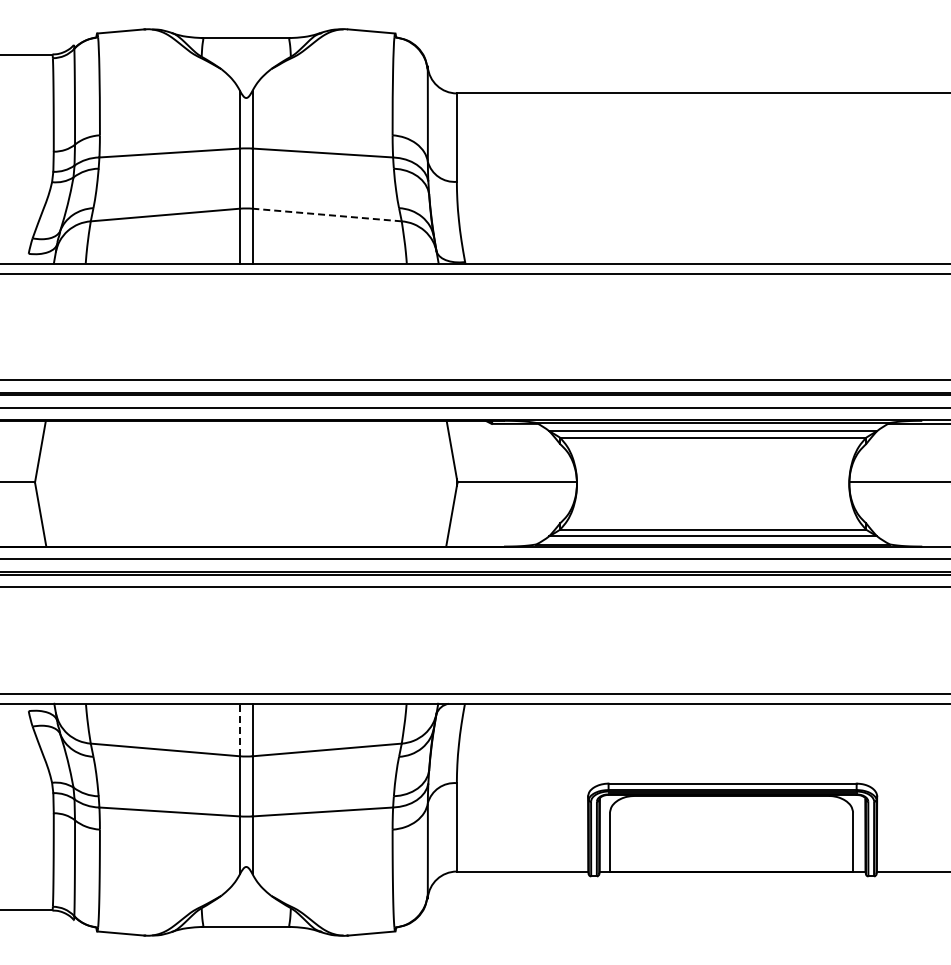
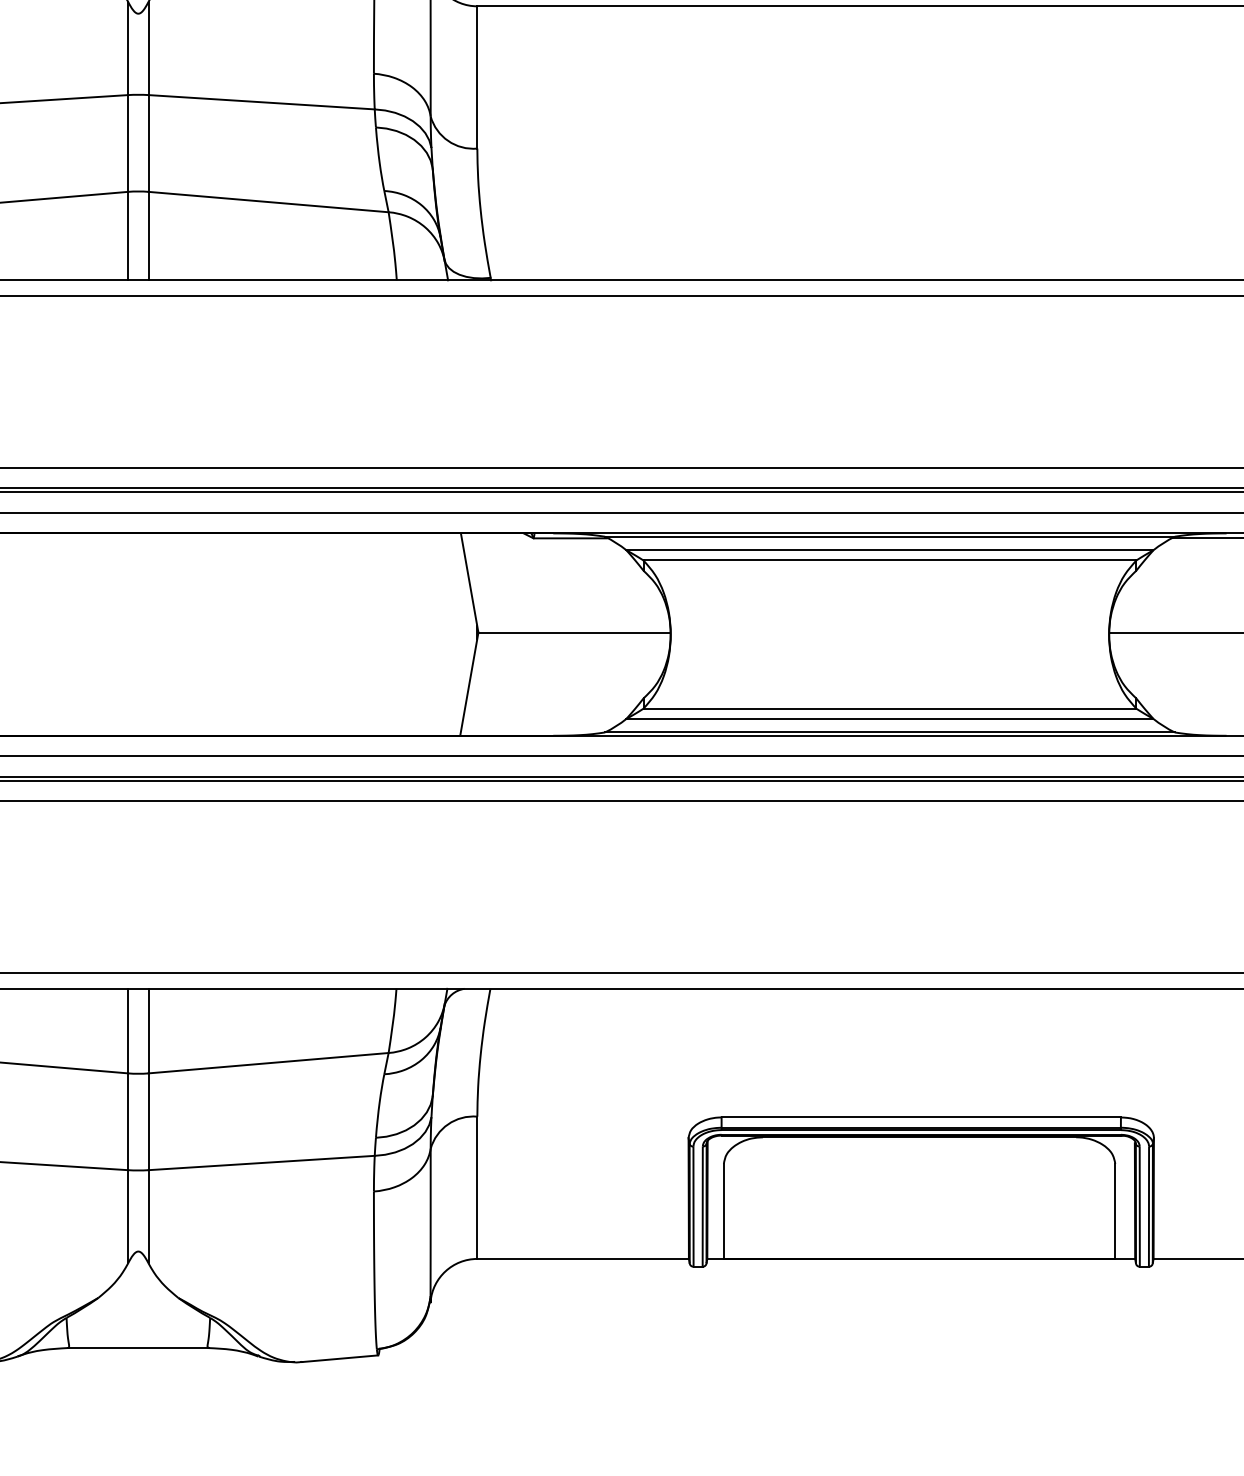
line: (327, 215) -> (269, 202), dashed -> solid
line: (239, 729) -> (127, 1030), dashed -> solid

